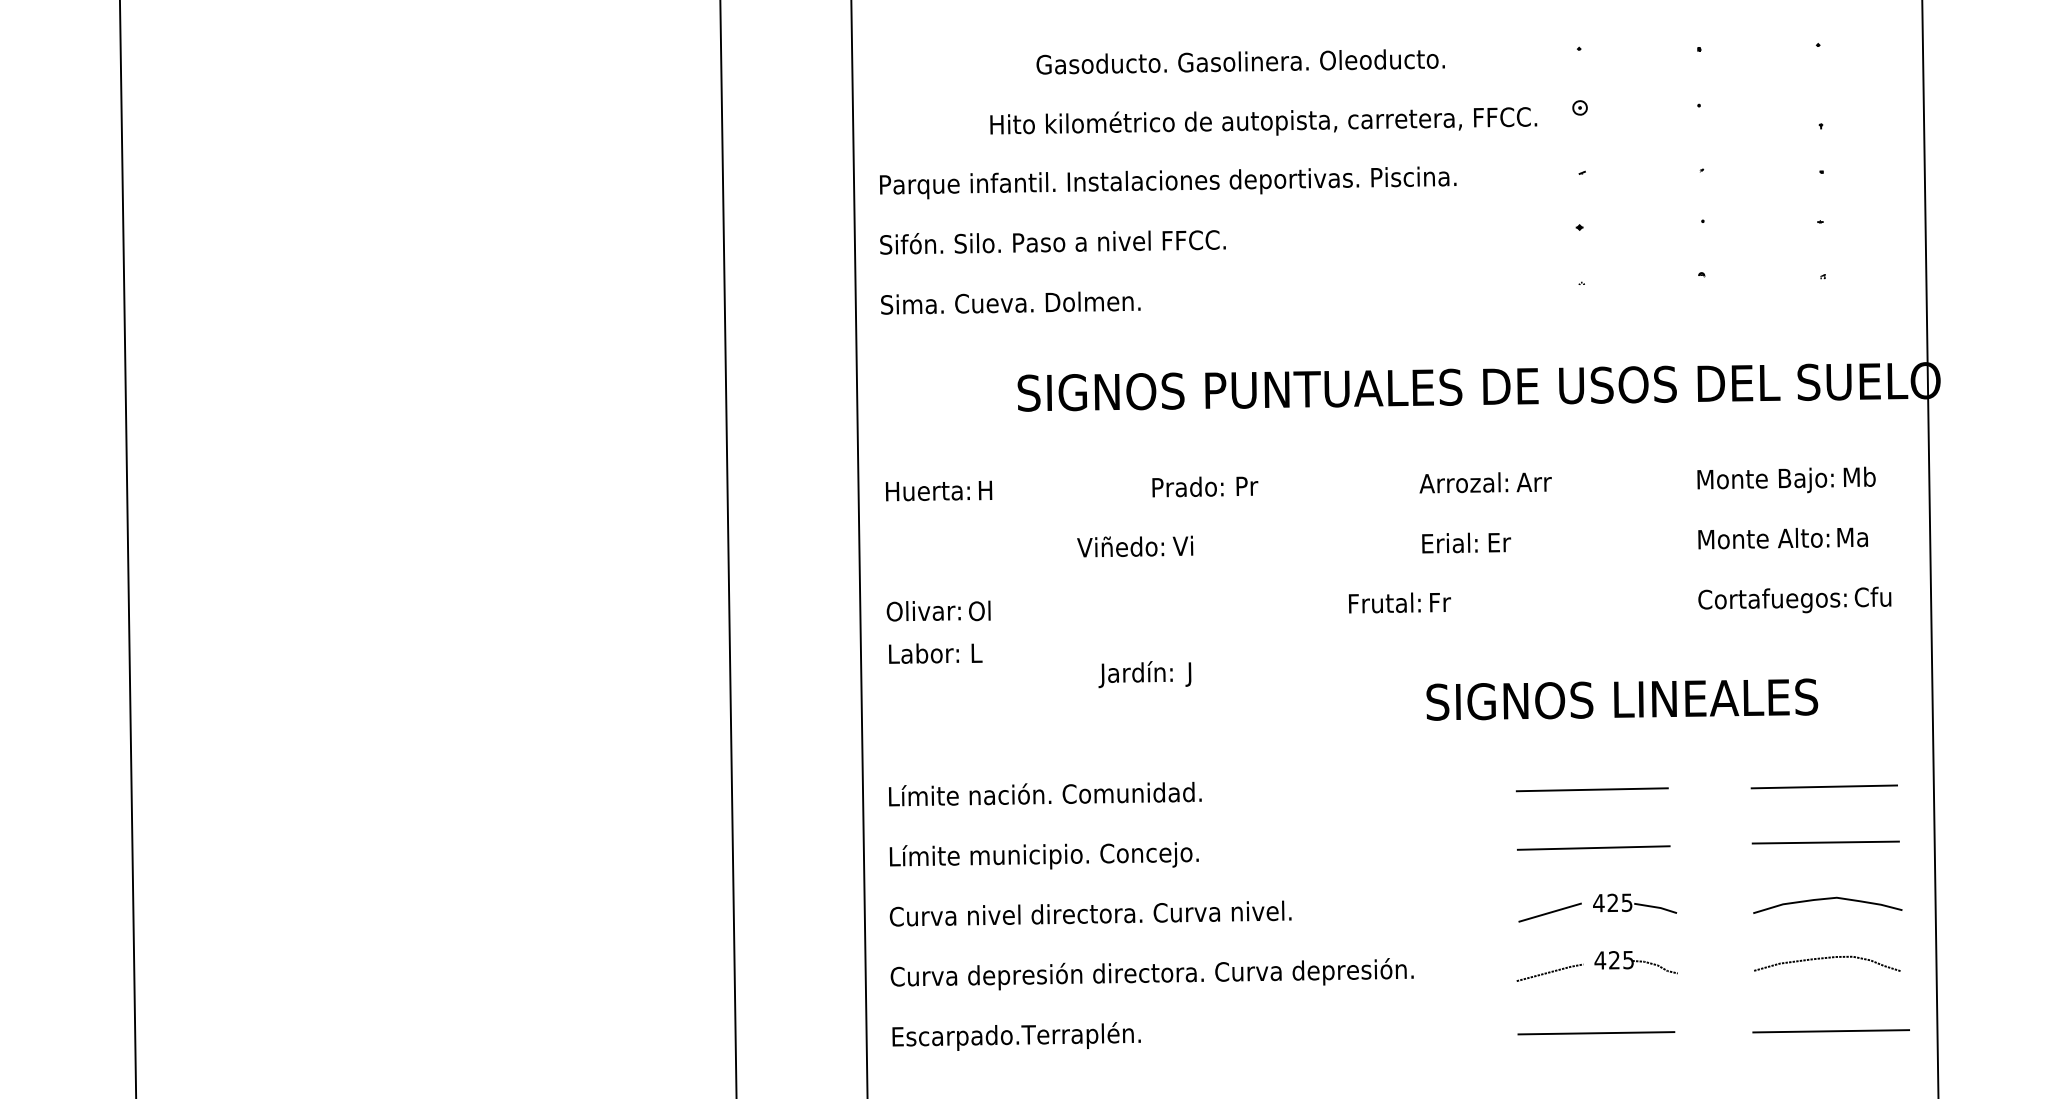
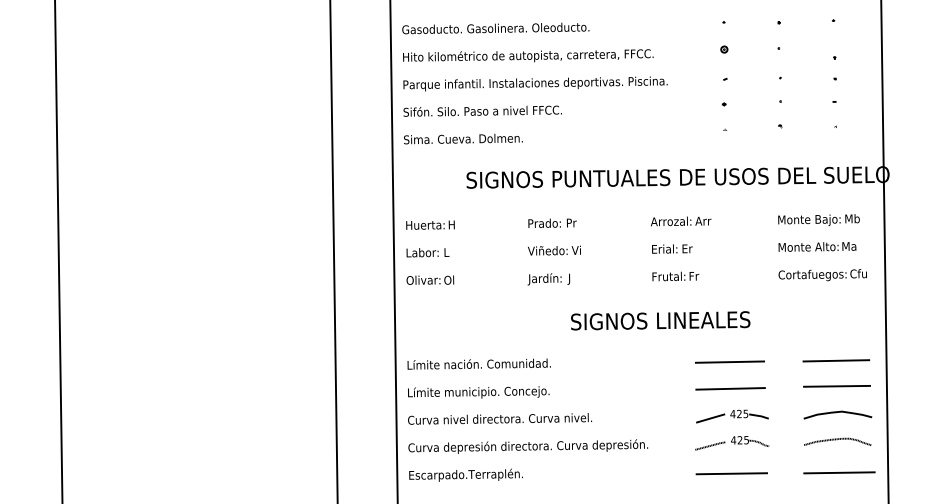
text: (1240, 61) -> (495, 28), moved
text: (1264, 120) -> (528, 55), moved
text: (1135, 546) -> (554, 250), moved
text: (1399, 602) -> (675, 276), moved
text: (934, 653) -> (427, 252), moved
text: (1144, 674) -> (548, 279), moved
text: (1621, 698) -> (660, 320), moved

